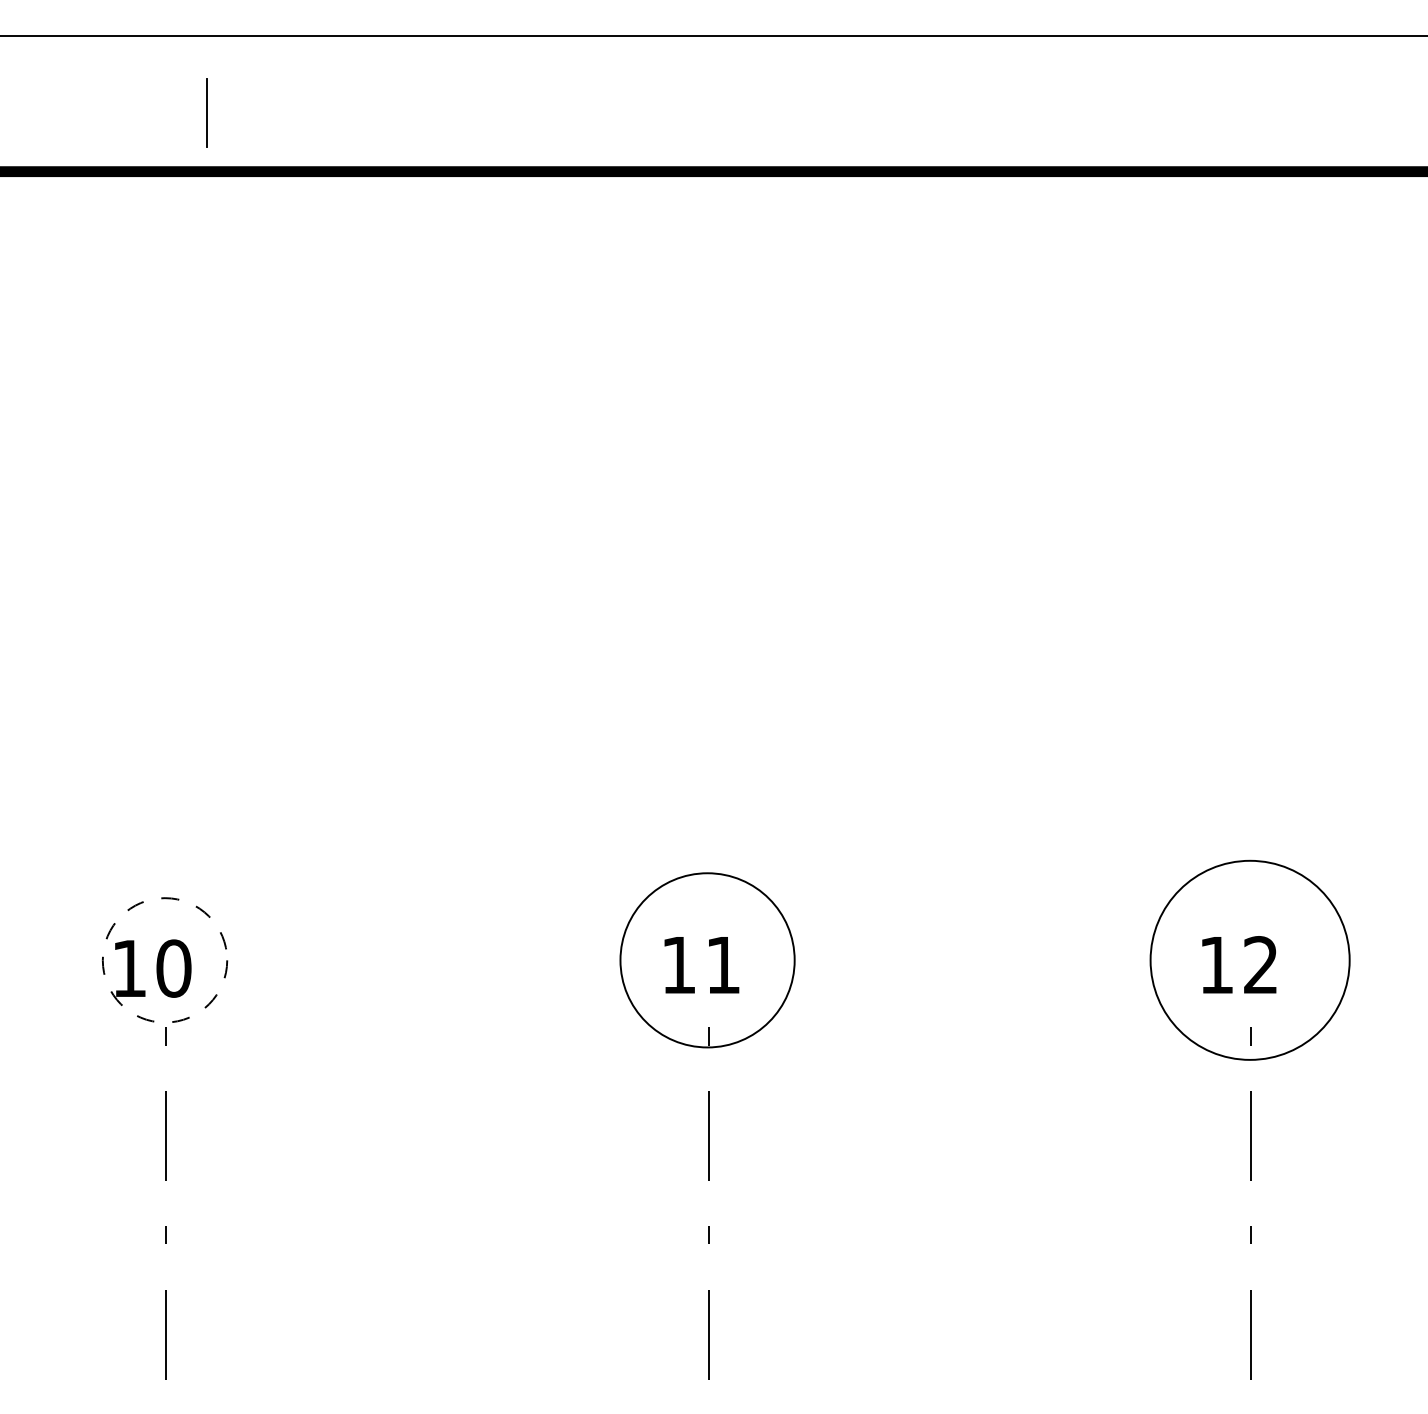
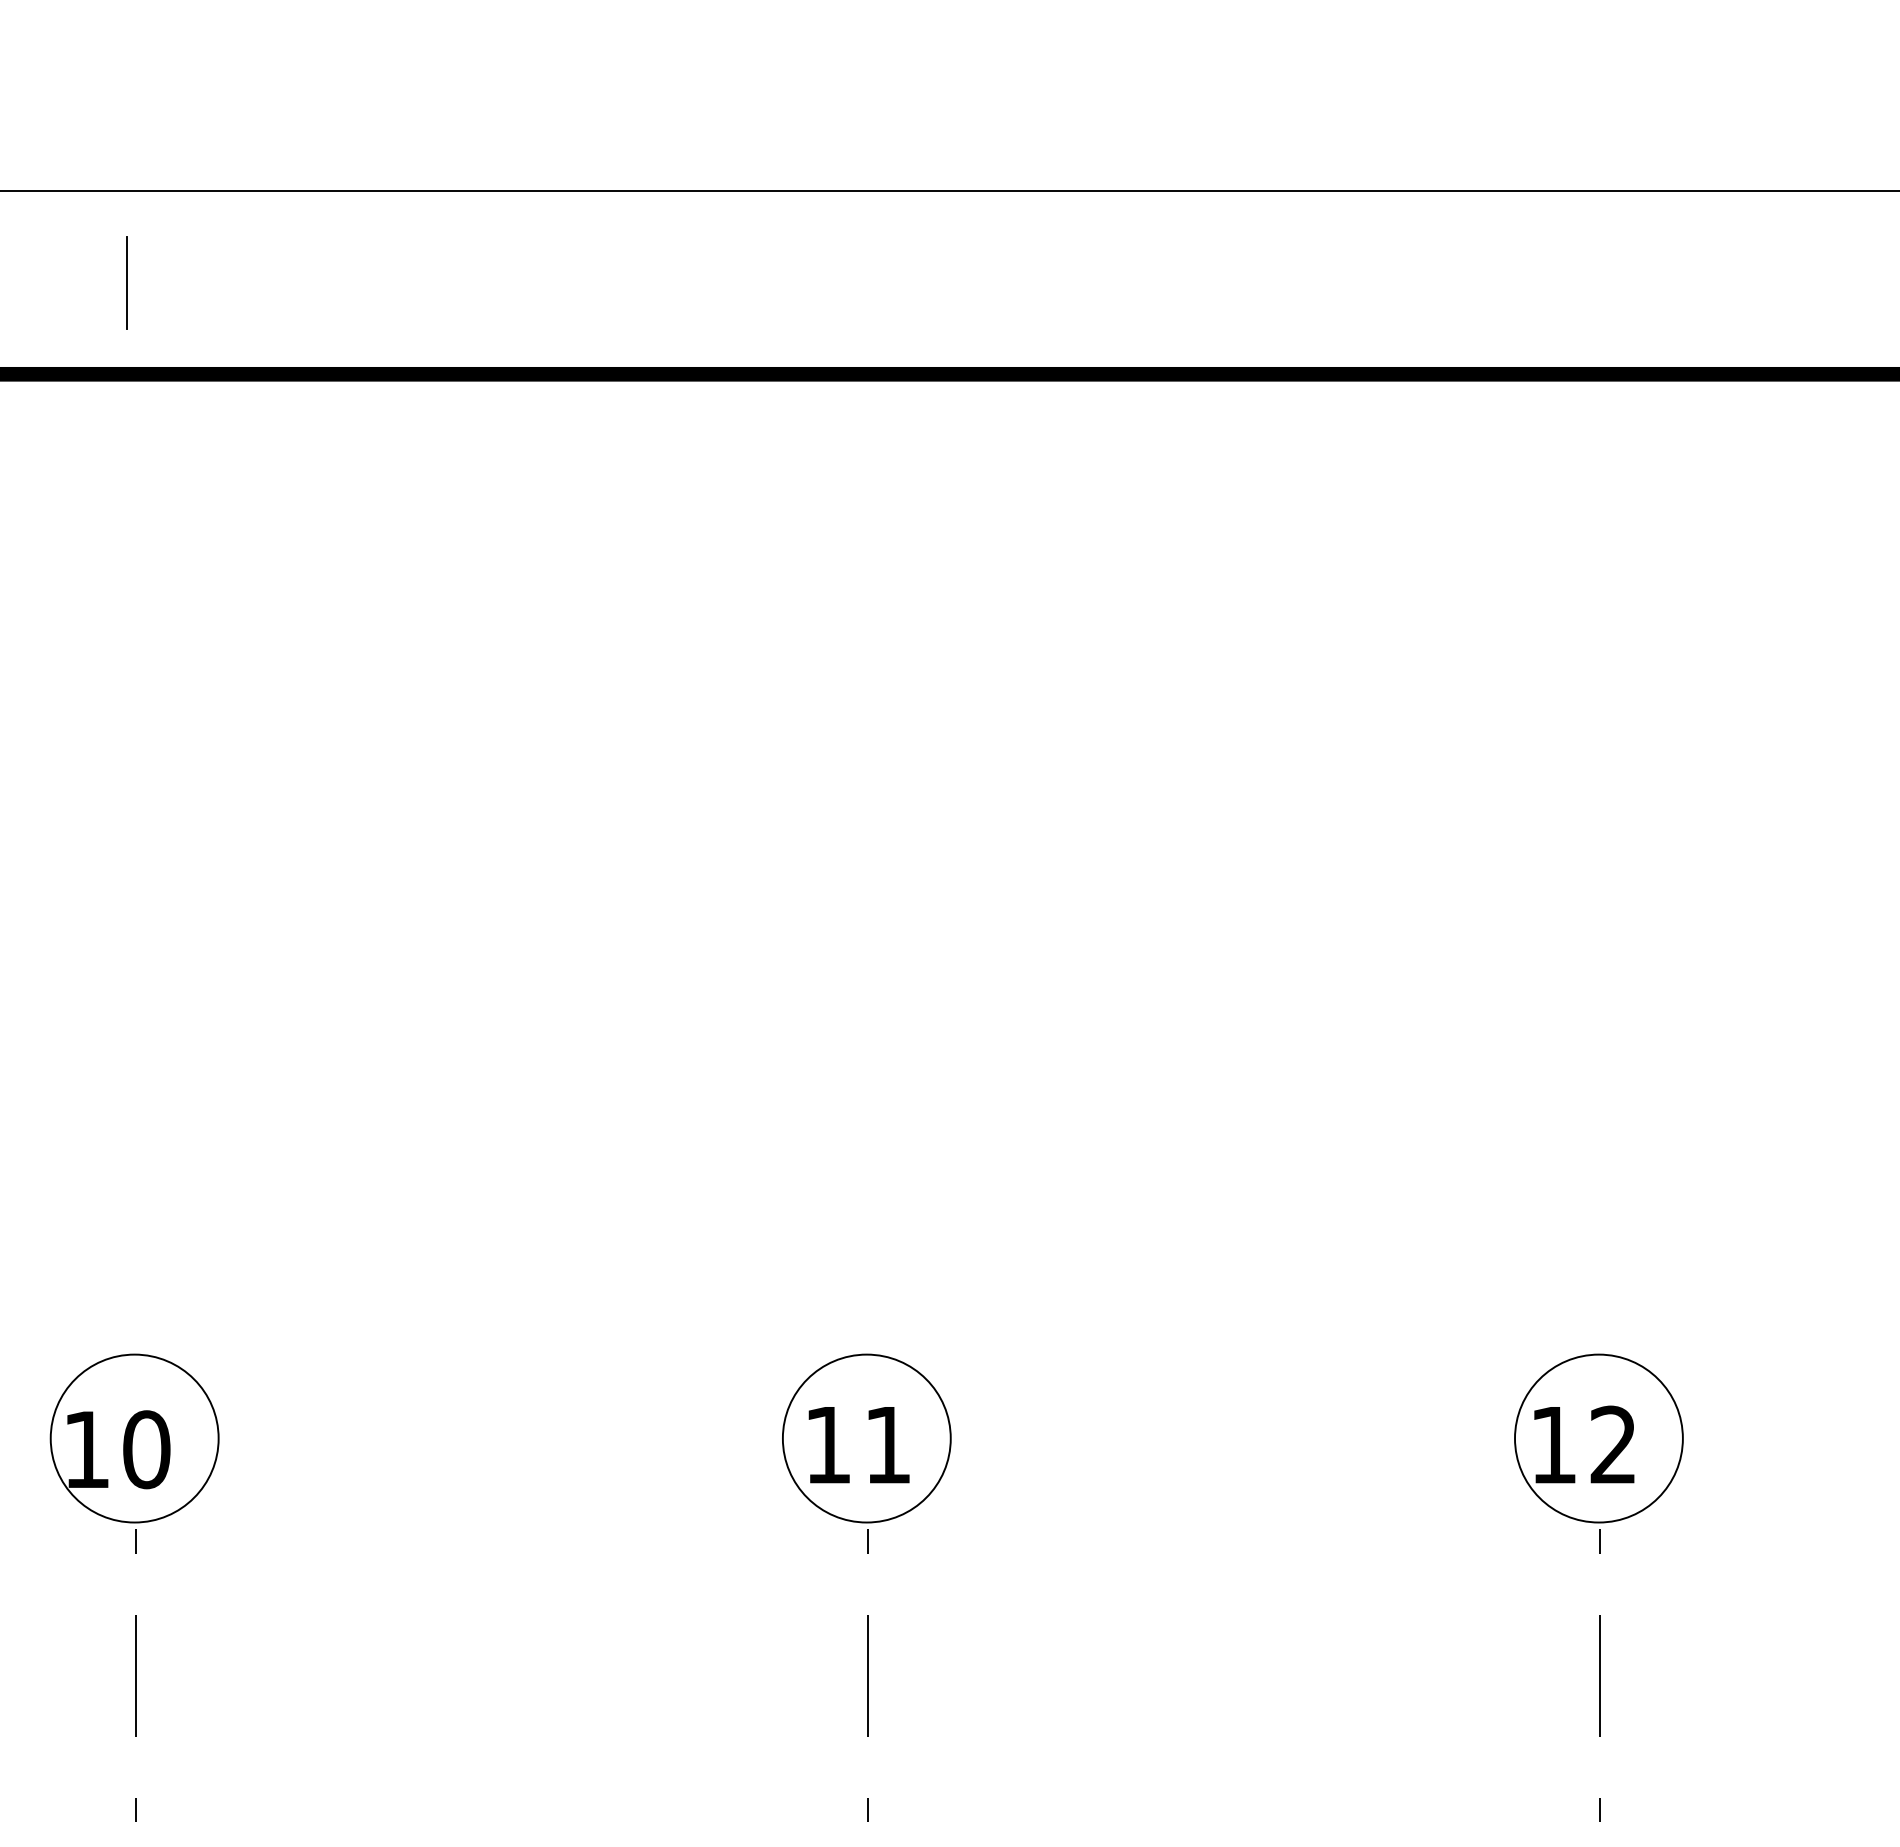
line: (206, 112) -> (125, 282), moved
circle: (164, 960) -> (133, 1438), dashed -> solid
circle: (707, 960) -> (866, 1438), size x0.71
circle: (1249, 960) -> (1598, 1438), size x0.62

